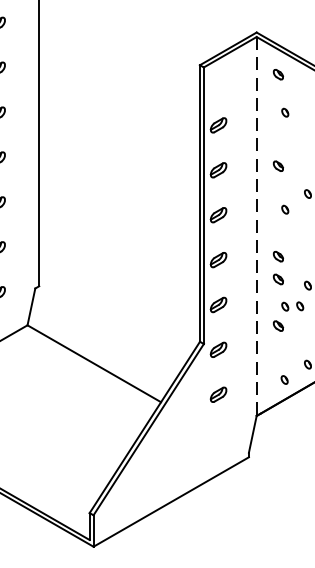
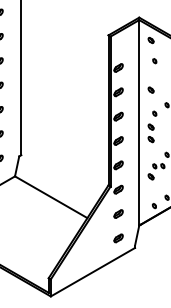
line: (257, 225) -> (139, 122), dashed -> solid
part: (277, 268) -> (150, 133), moved
part: (218, 439) -> (118, 238), added

